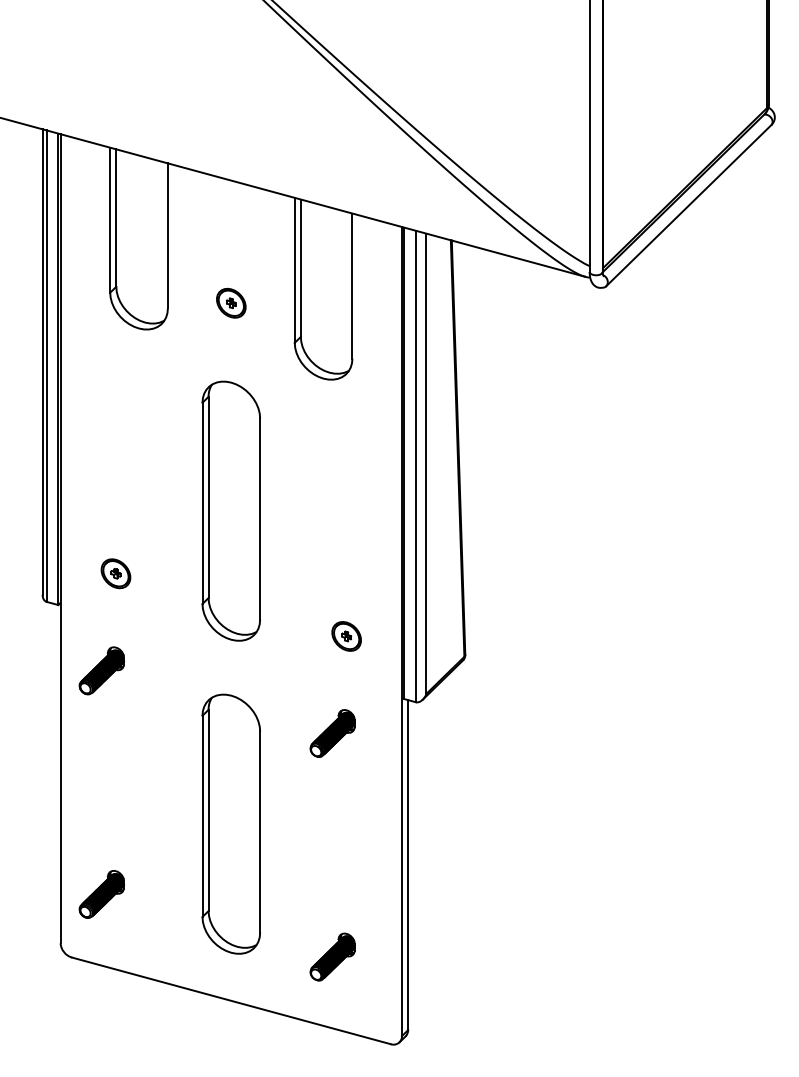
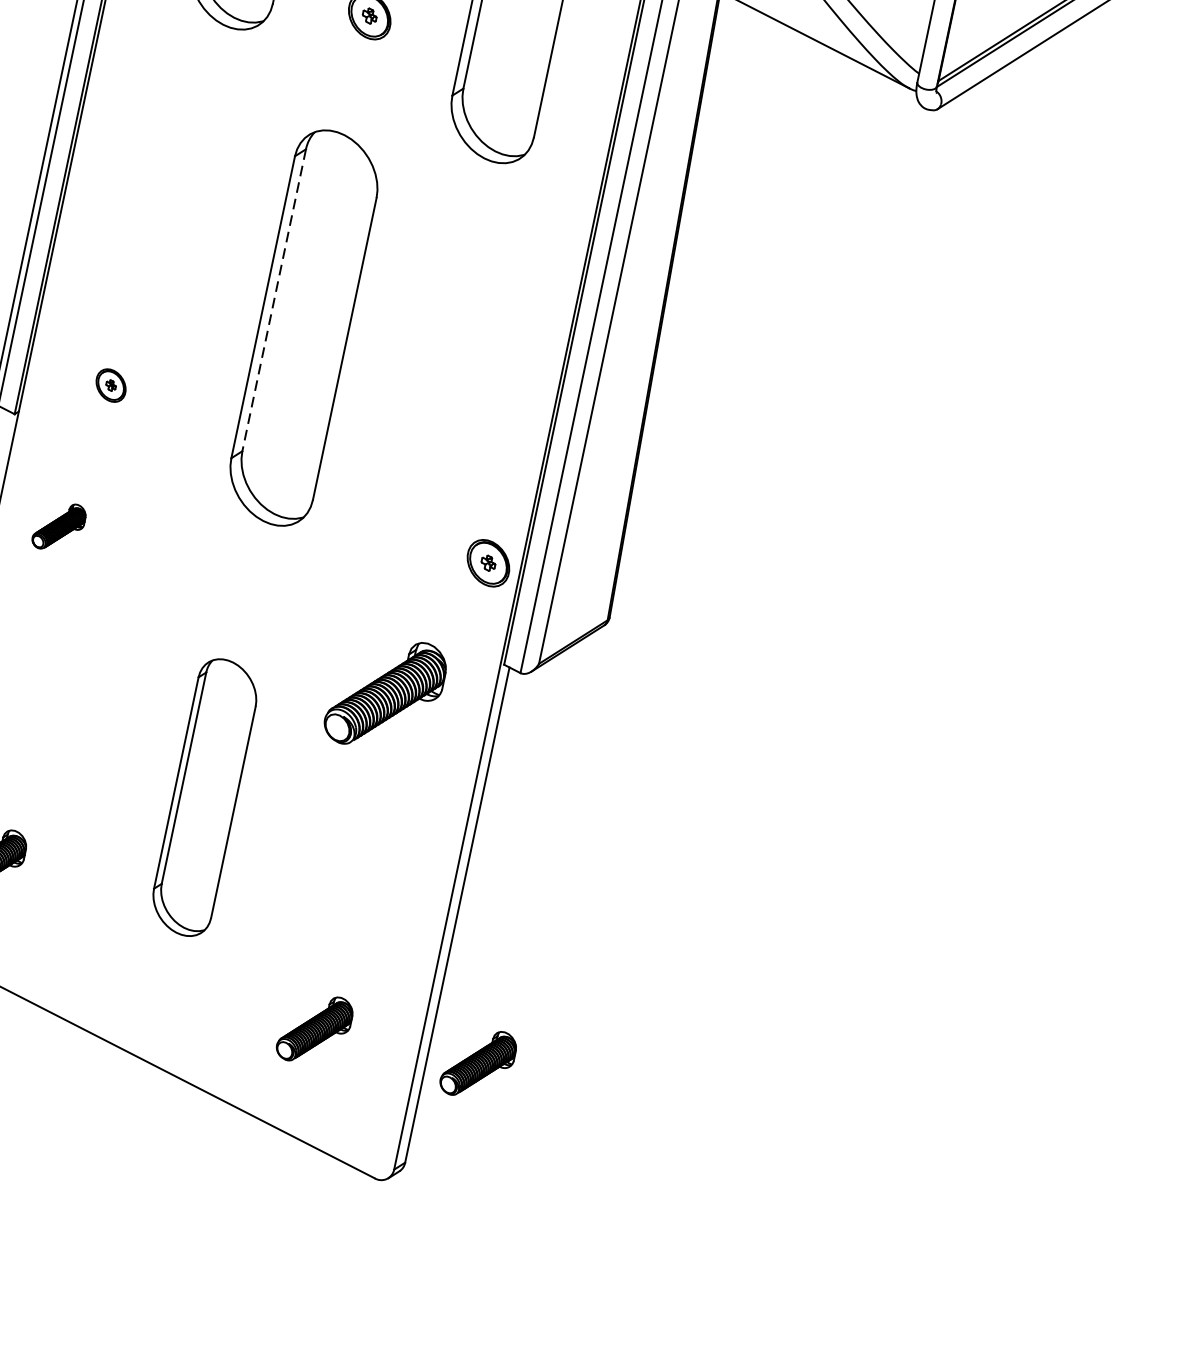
line: (208, 497) -> (274, 300), solid -> dashed
part: (115, 573) -> (110, 384), size x0.7
part: (346, 636) -> (488, 563), moved
part: (101, 670) -> (58, 526), size x0.7
part: (332, 733) -> (385, 693), size x1.6
part: (230, 823) -> (203, 796), size x0.7
part: (441, 956) -> (478, 1062), added

